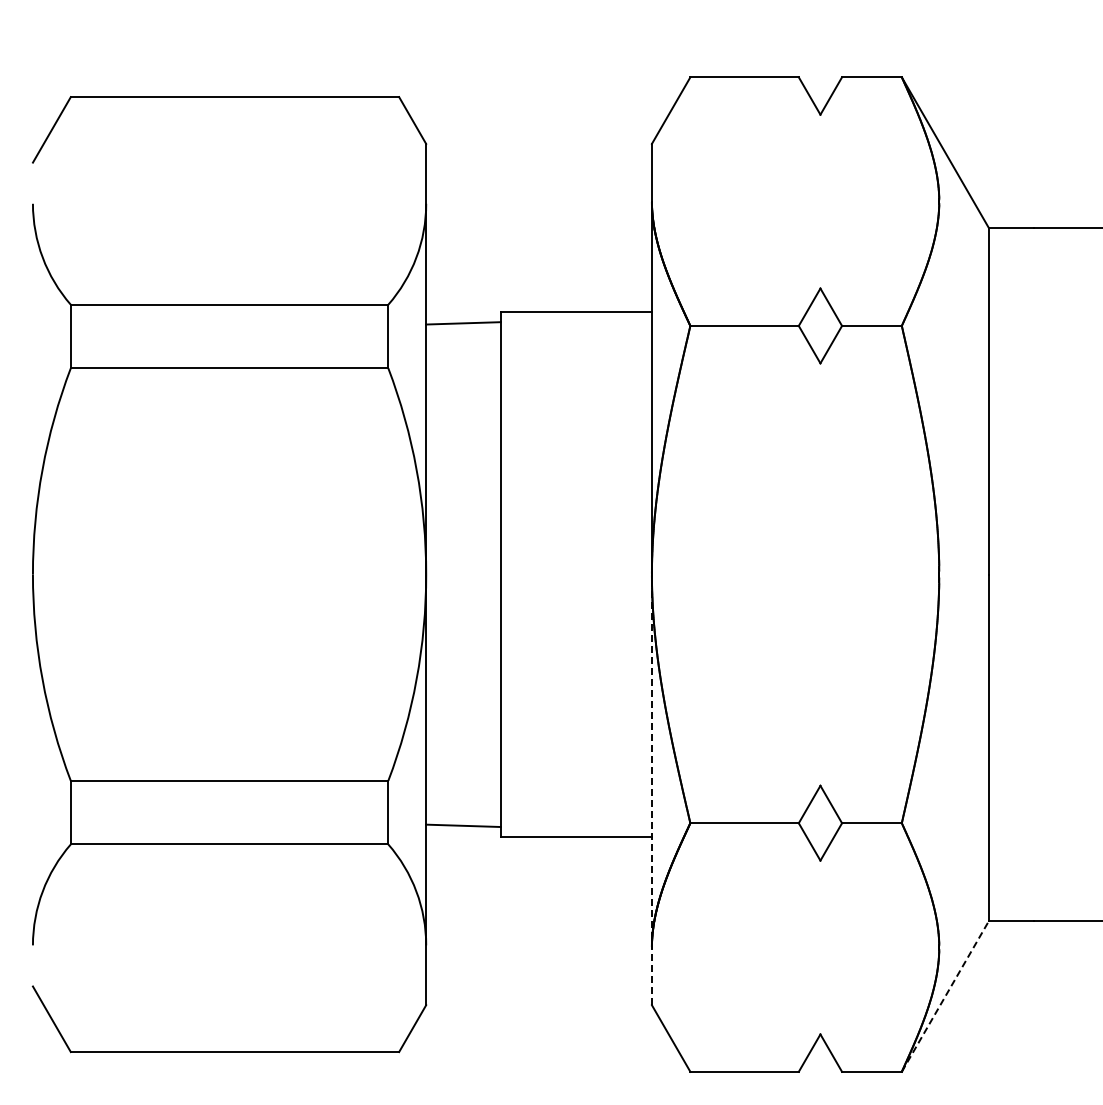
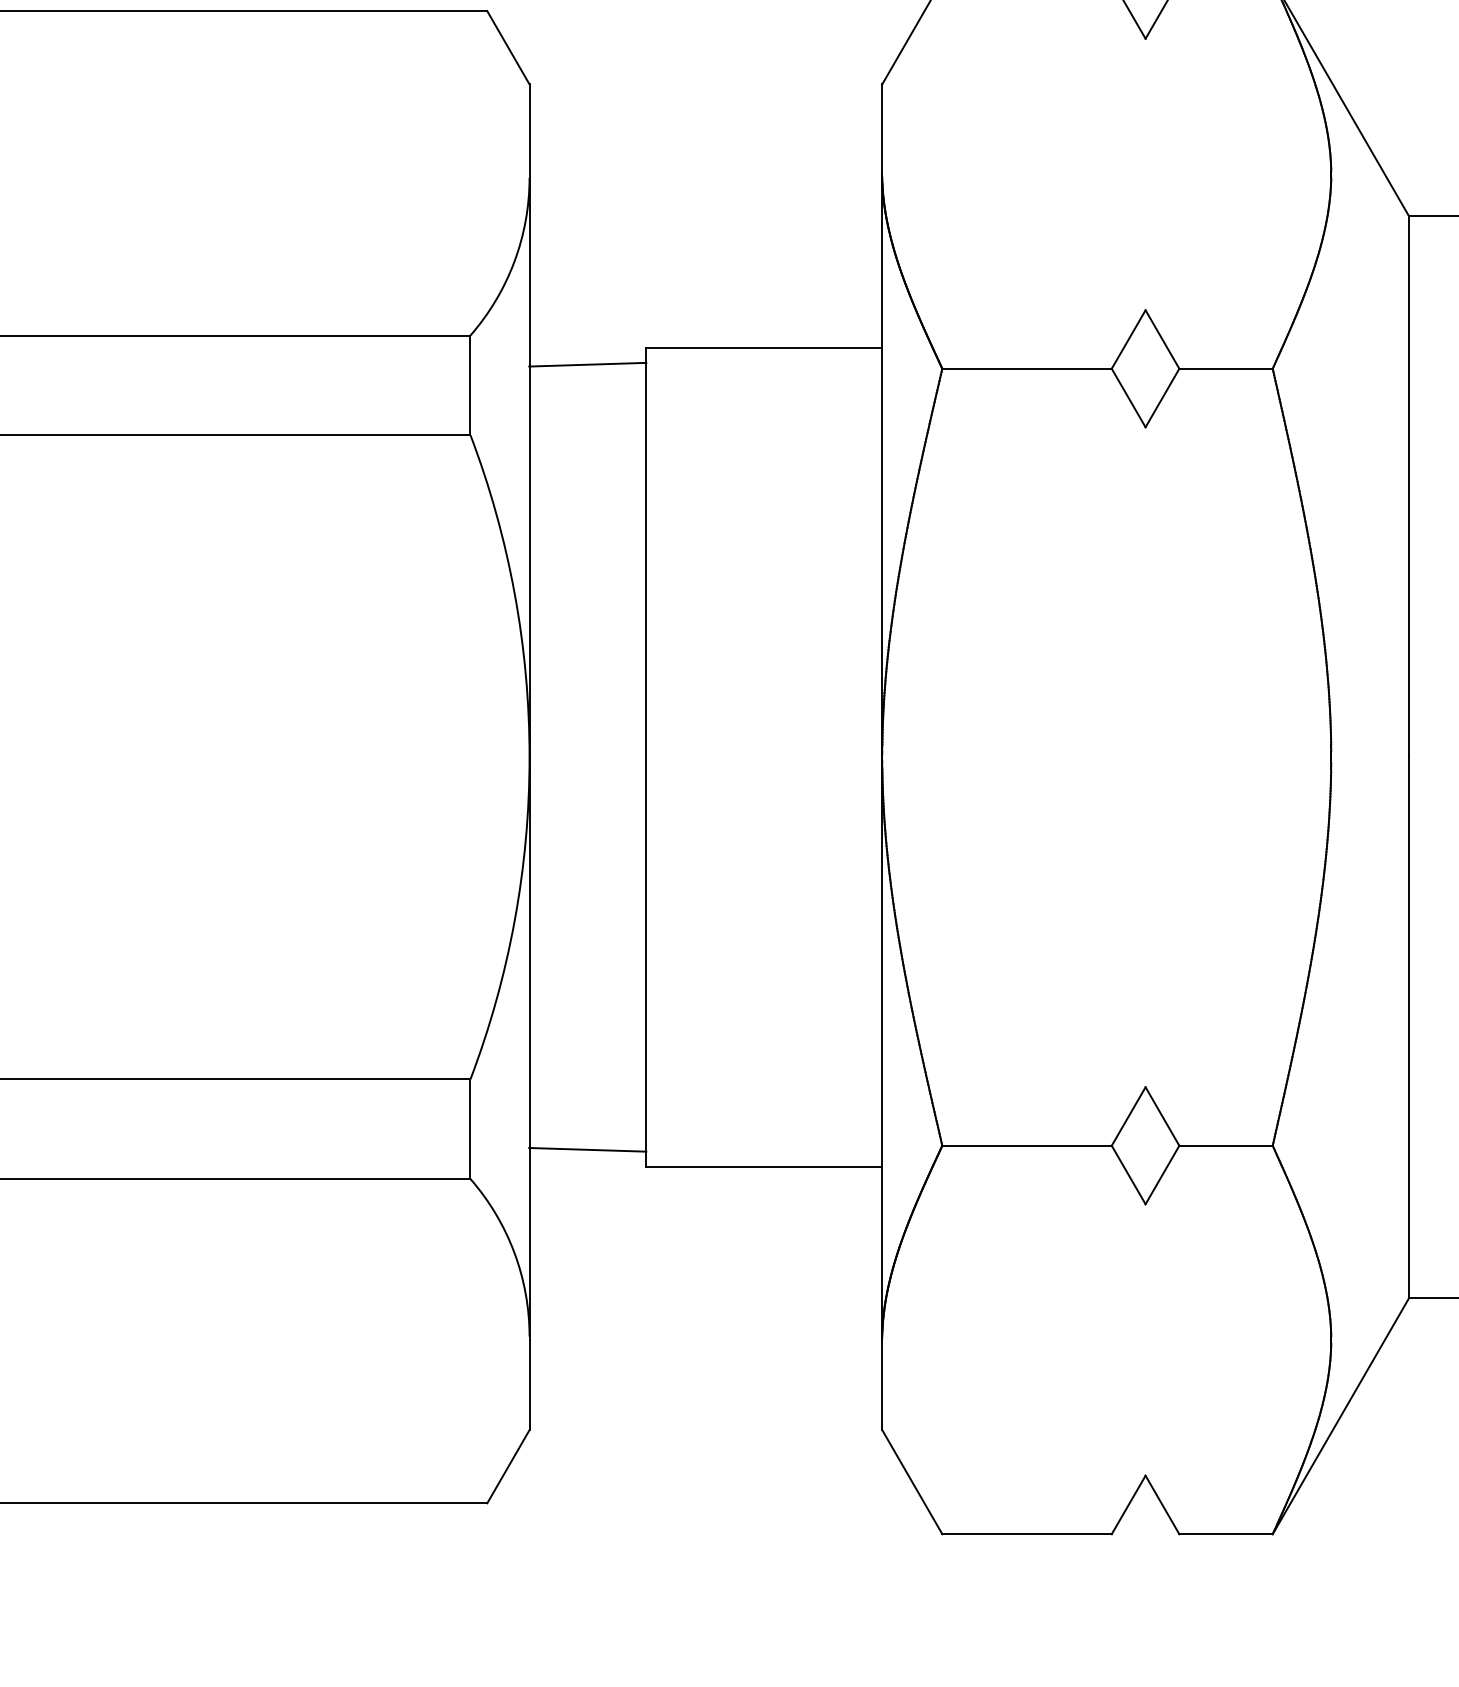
line: (651, 789) -> (881, 1093), dashed -> solid
line: (945, 995) -> (1340, 1414), dashed -> solid

